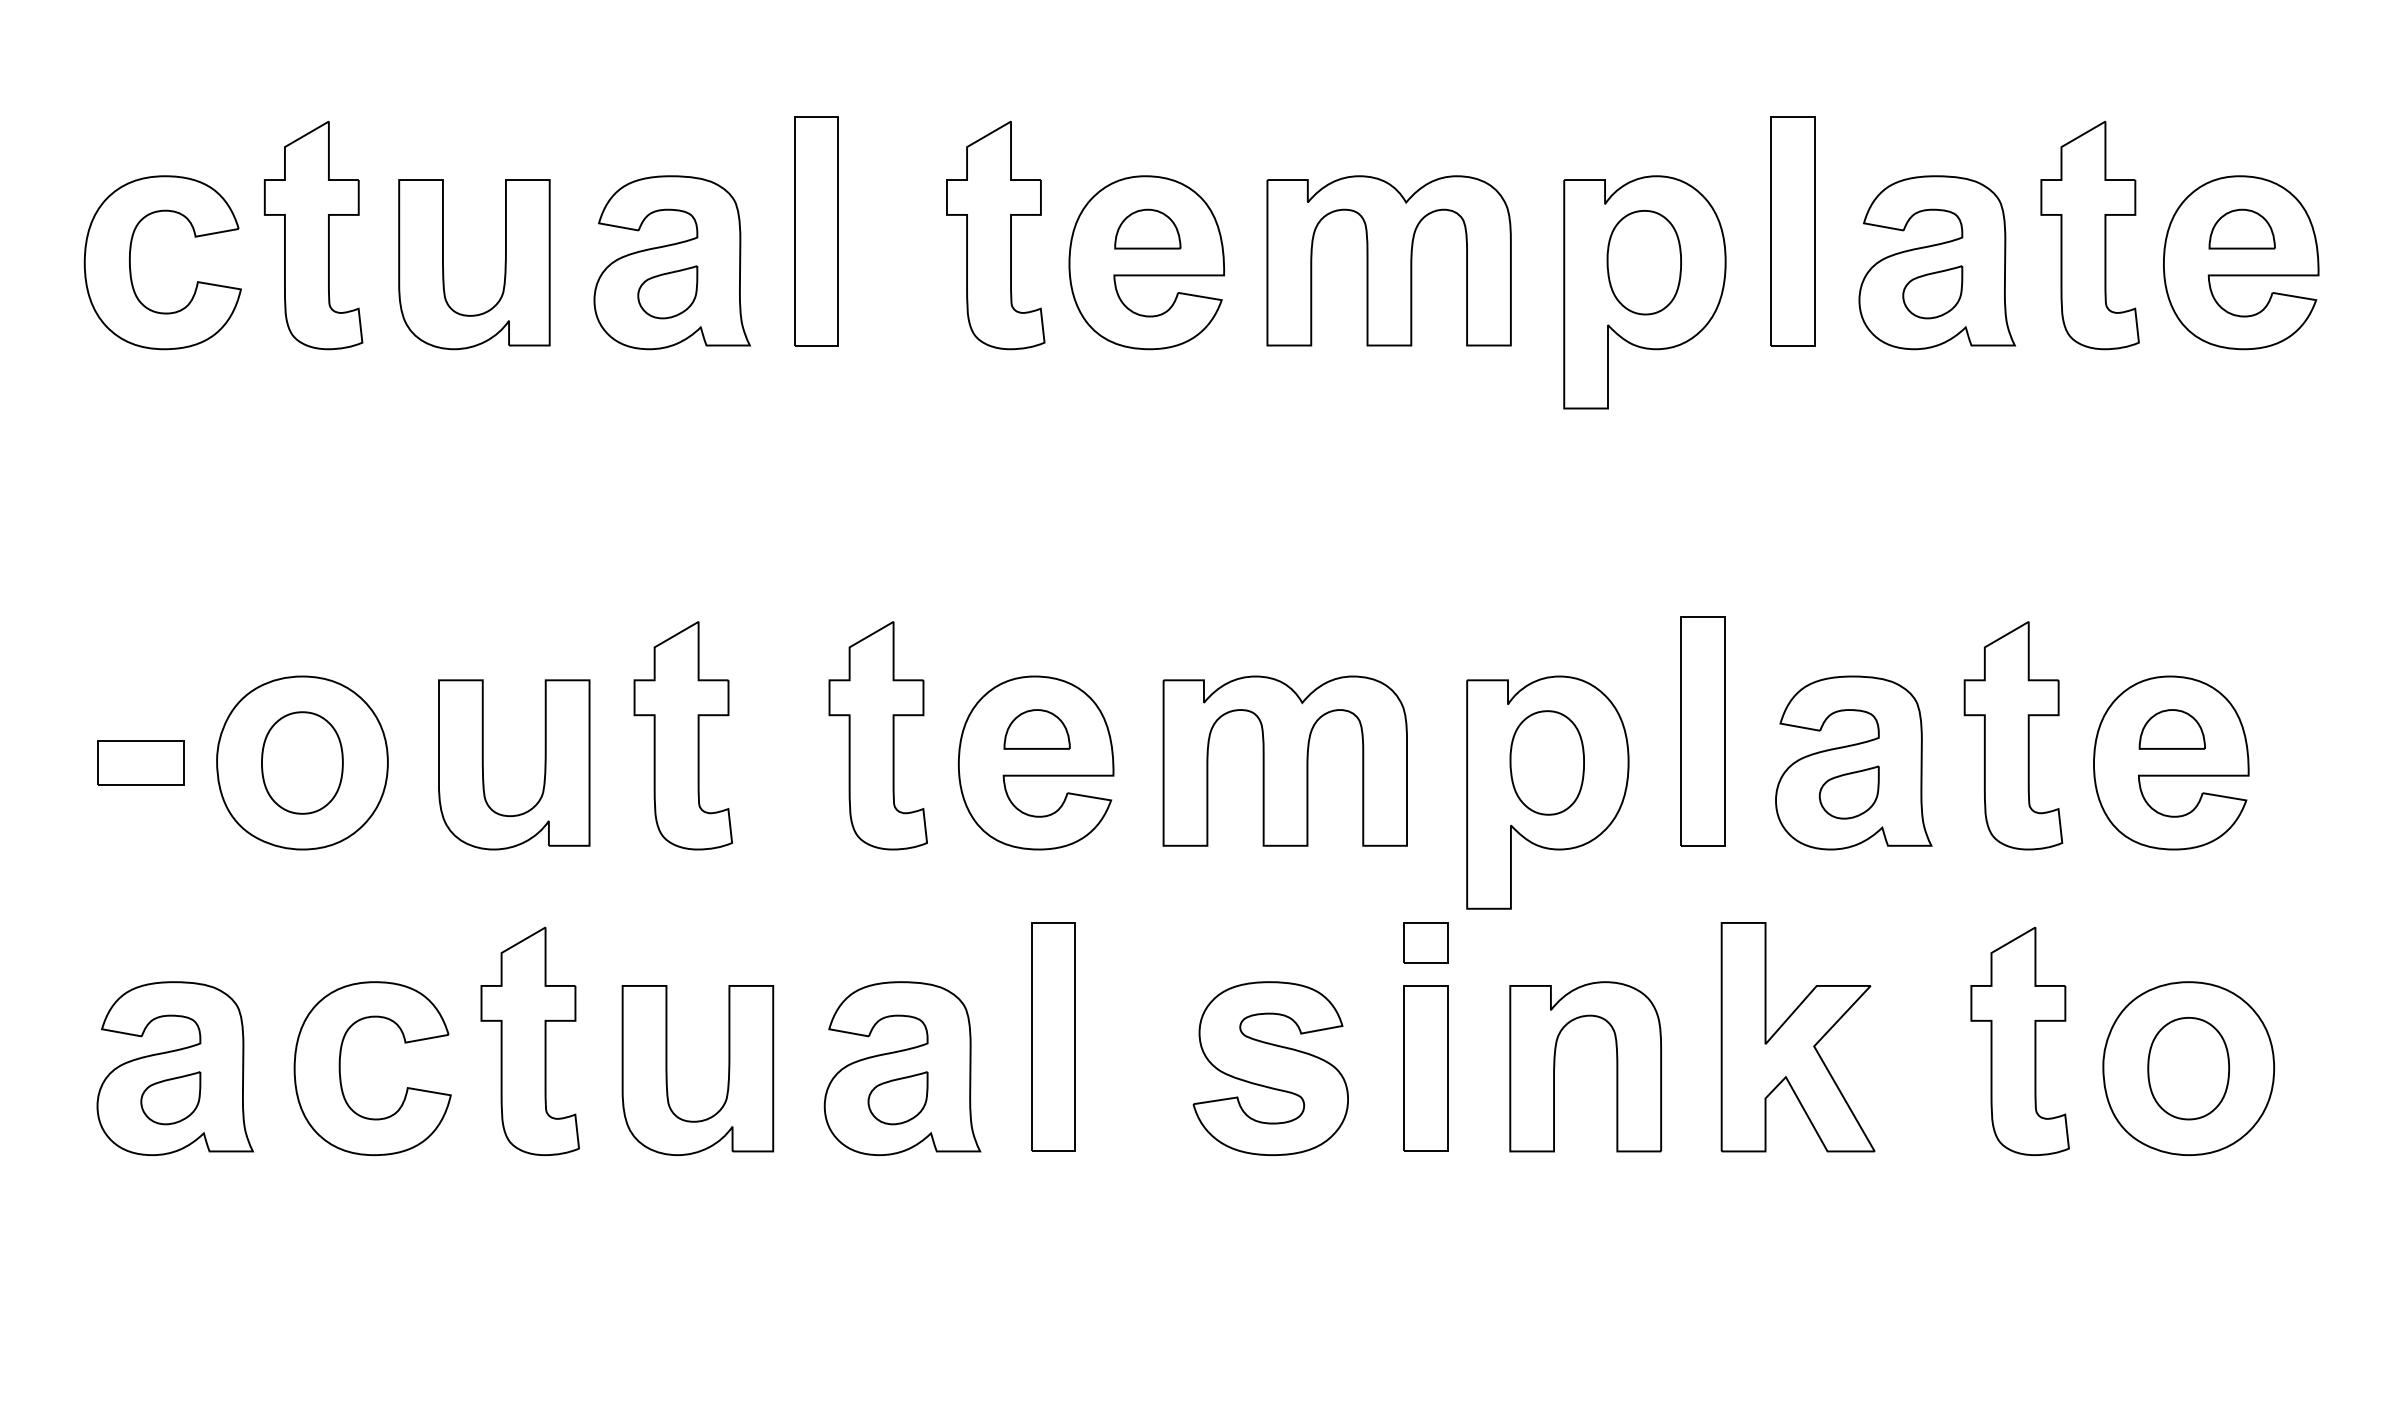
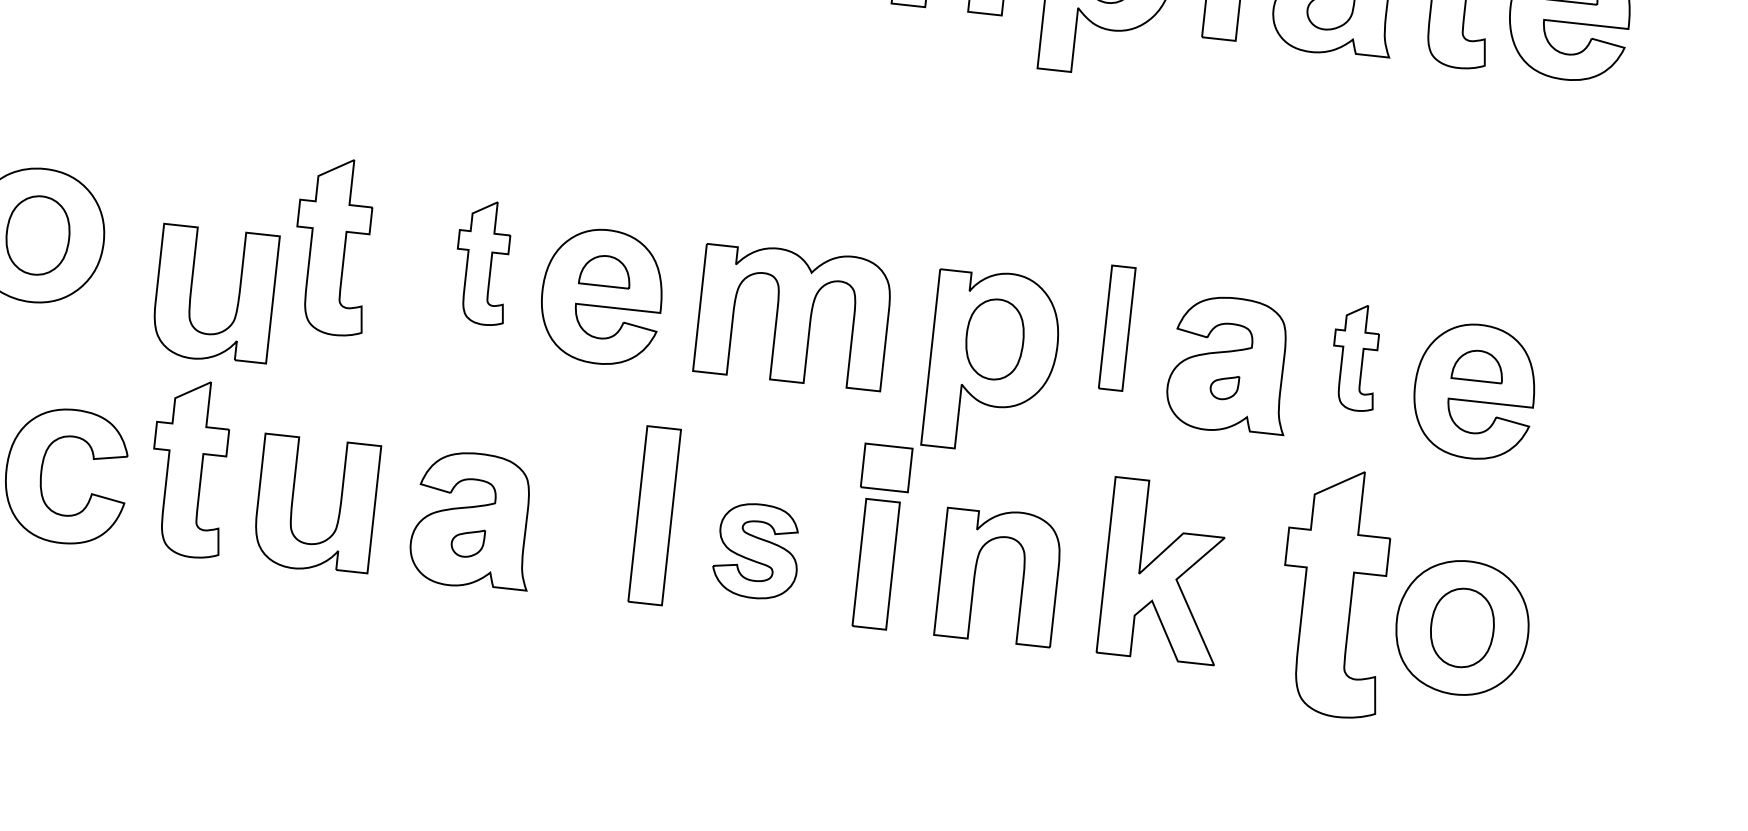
part: (1702, 731) -> (1116, 328), size x0.7
part: (877, 735) -> (482, 262), size x0.7
part: (2013, 735) -> (1355, 357), size x0.6
part: (544, 764) -> (238, 297), moved
part: (1848, 792) -> (1223, 387), size x0.6
part: (1425, 942) -> (886, 467), size x1.4
part: (1053, 1036) -> (654, 515), moved
part: (2019, 1041) -> (1334, 592), size x1.4
part: (1270, 1068) -> (756, 551), size x0.7
part: (897, 1098) -> (467, 543), size x0.7

